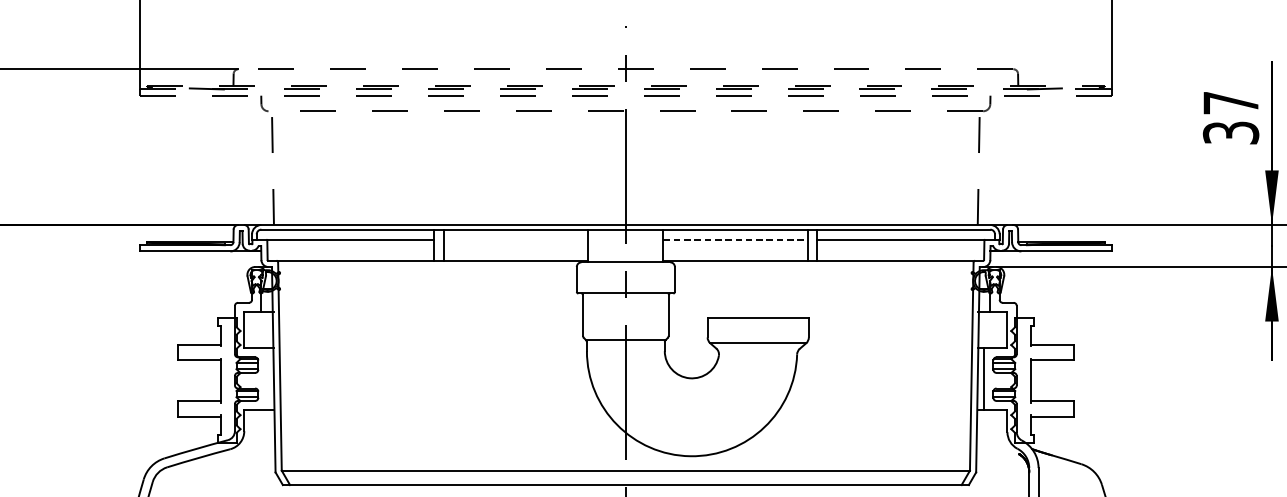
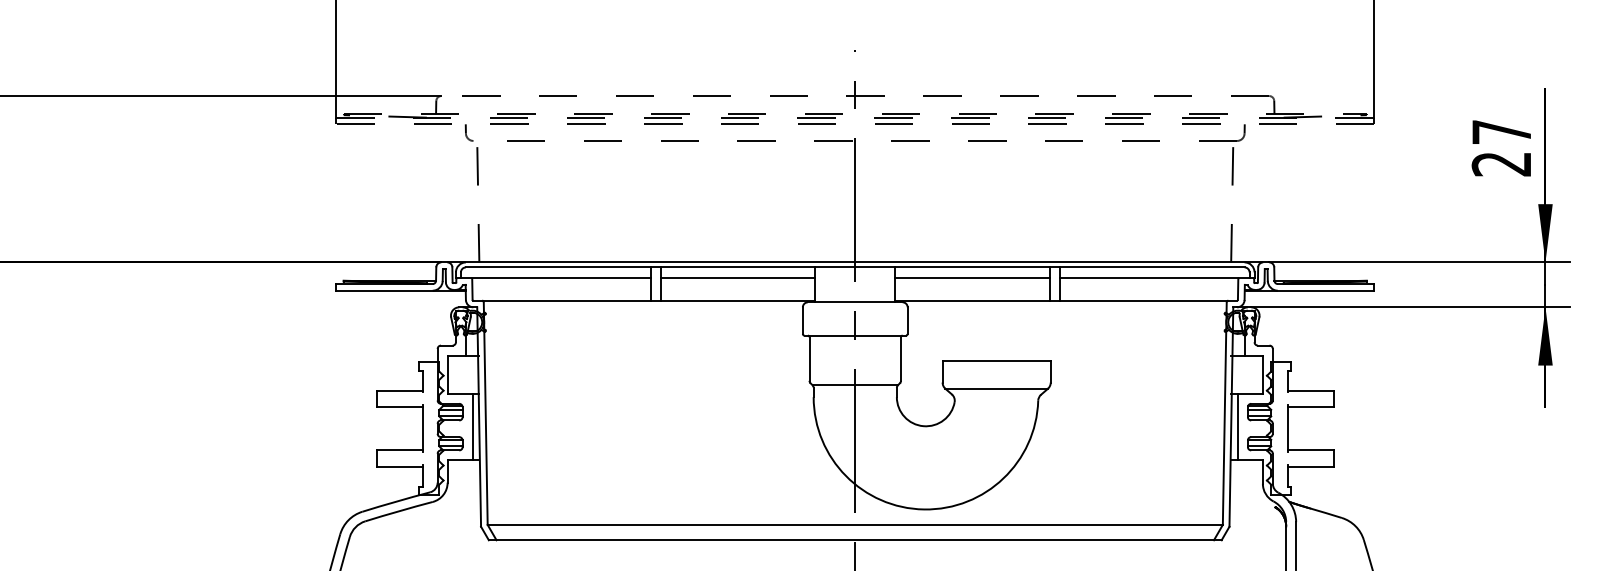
text: (1230, 133) -> (1501, 164), 37 -> 27
line: (515, 240) -> (737, 278), added
line: (736, 240) -> (973, 278), dashed -> solid
line: (267, 378) -> (472, 426), added

